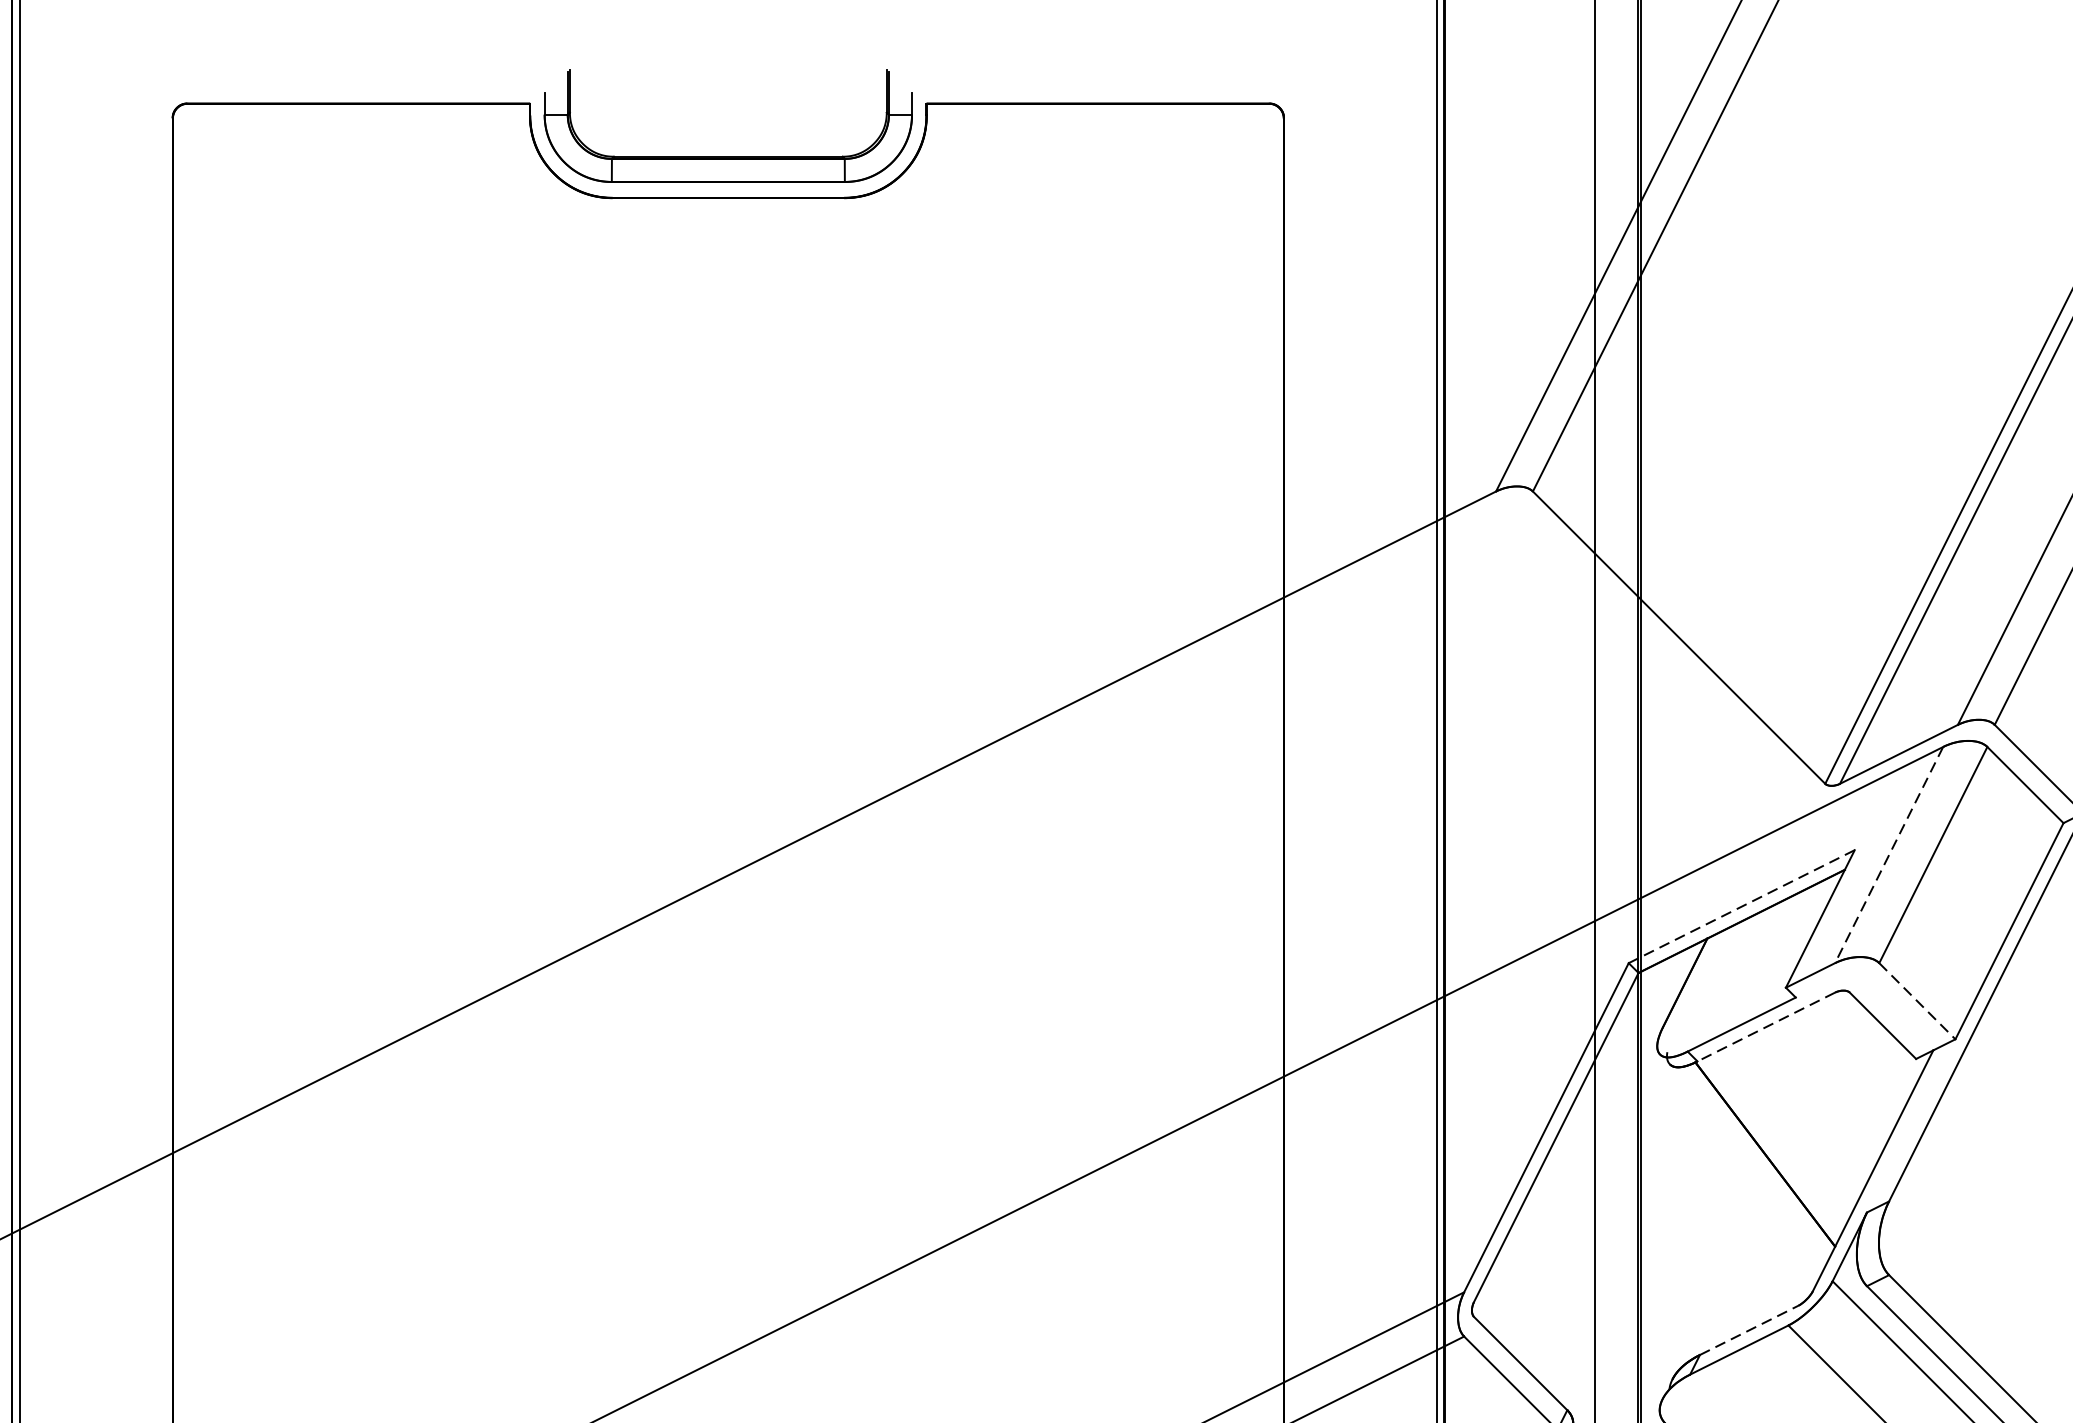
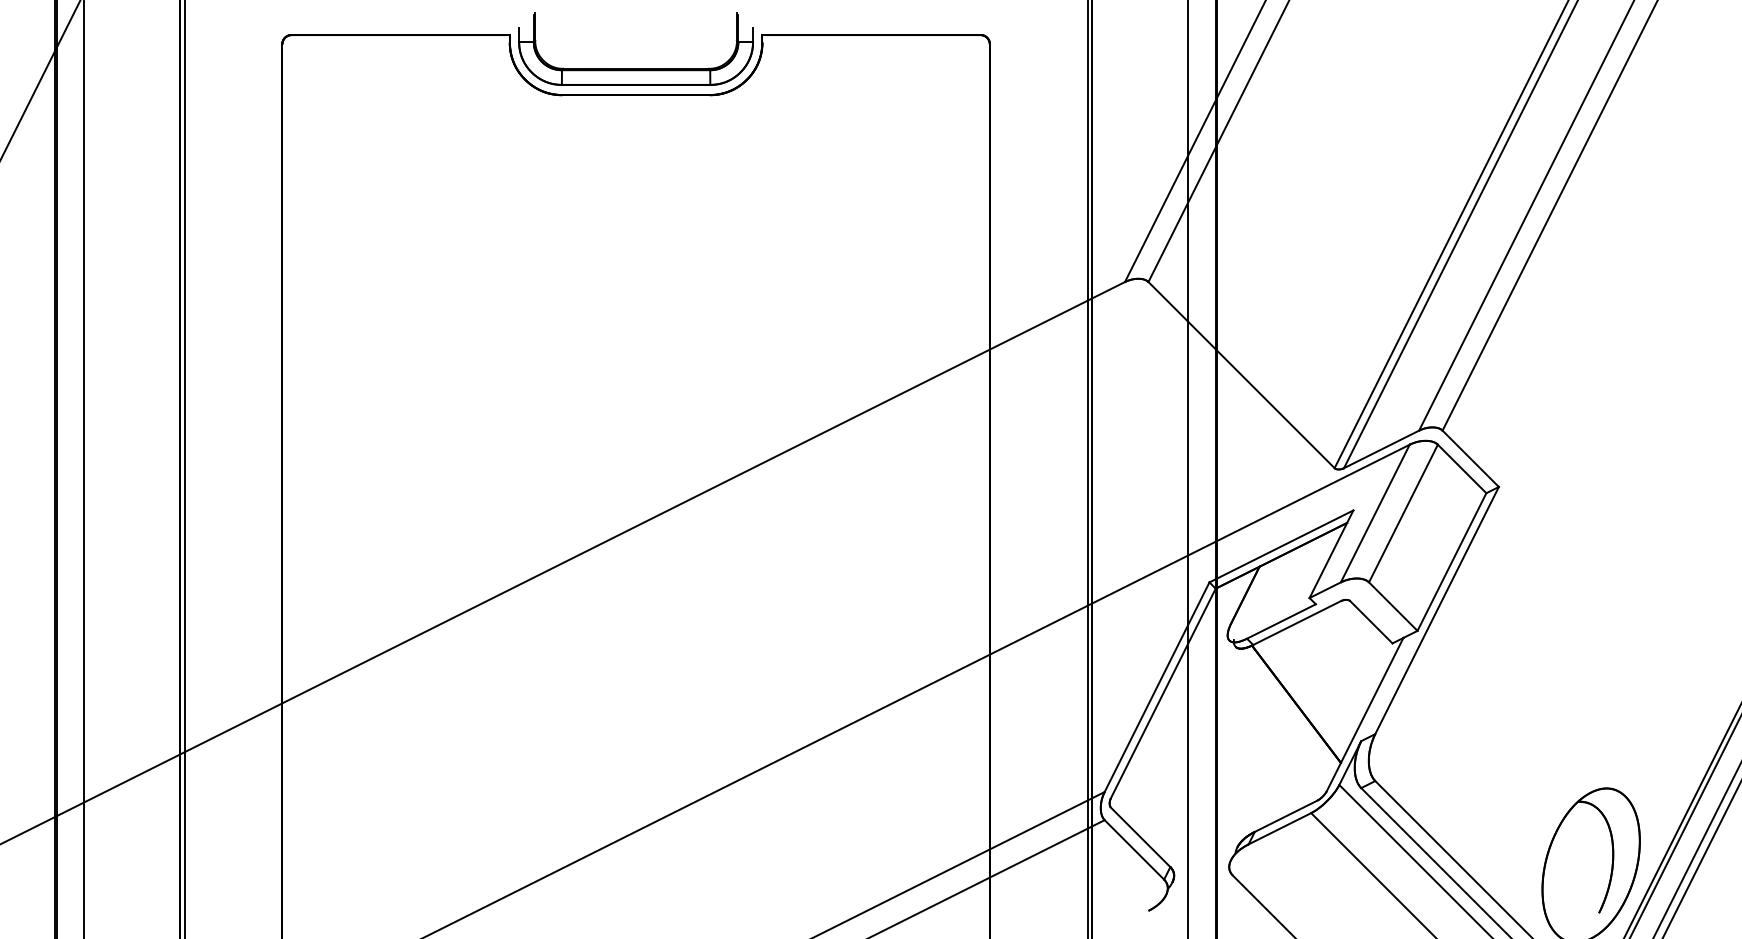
line: (1889, 854) -> (1375, 513), dashed -> solid
line: (1741, 906) -> (1281, 546), dashed -> solid
line: (1917, 1001) -> (1393, 606), dashed -> solid
line: (1766, 1027) -> (1297, 623), dashed -> solid
line: (1749, 1330) -> (1286, 816), dashed -> solid

